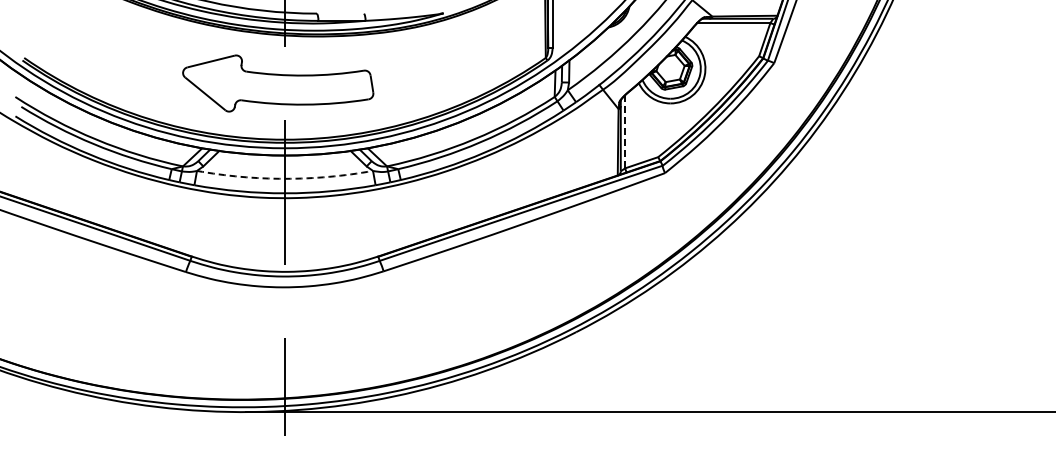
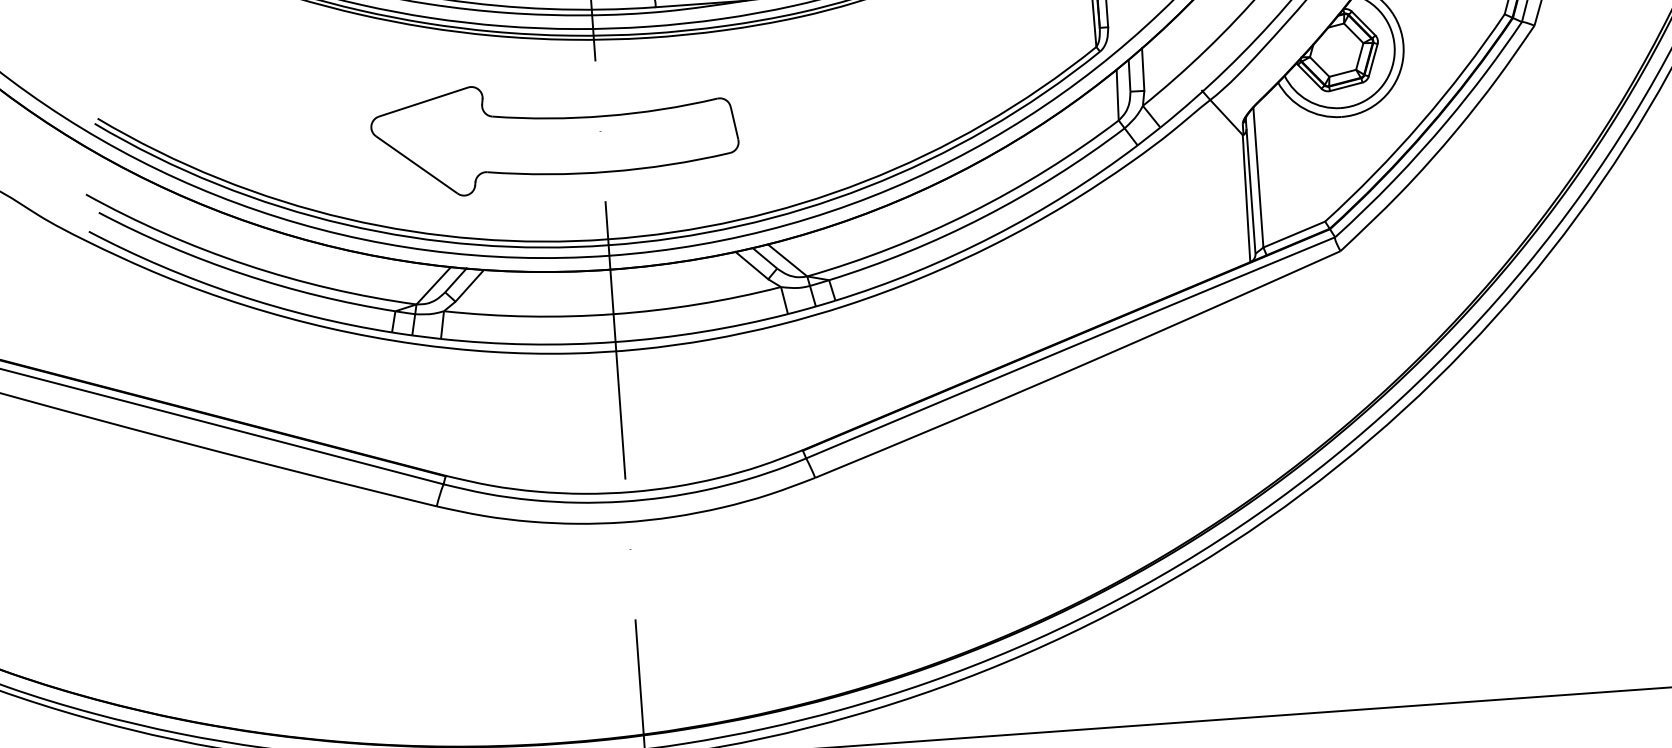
part: (278, 83) -> (555, 134), moved
line: (625, 131) -> (1259, 176), dashed -> solid
arc: (285, 178) -> (614, 313), dashed -> solid

